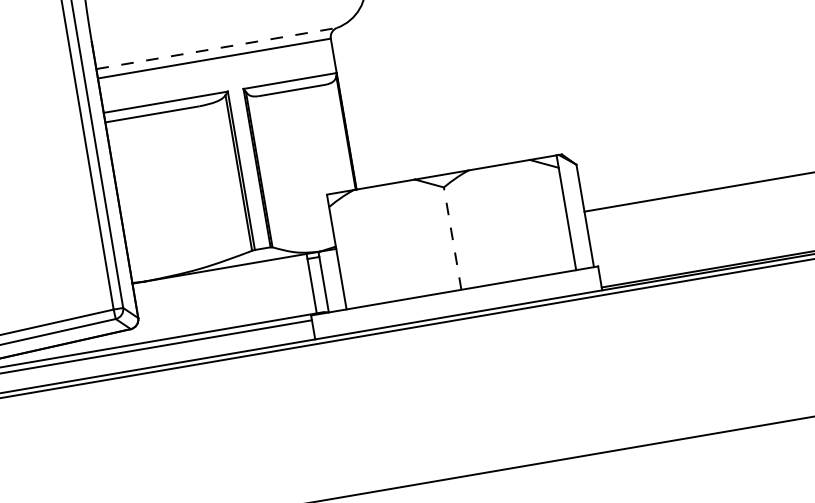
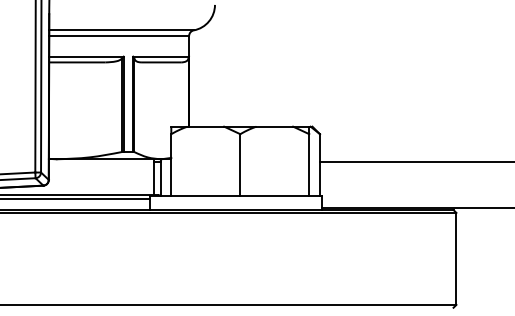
line: (218, 48) -> (122, 30), dashed -> solid
line: (452, 237) -> (240, 164), dashed -> solid

